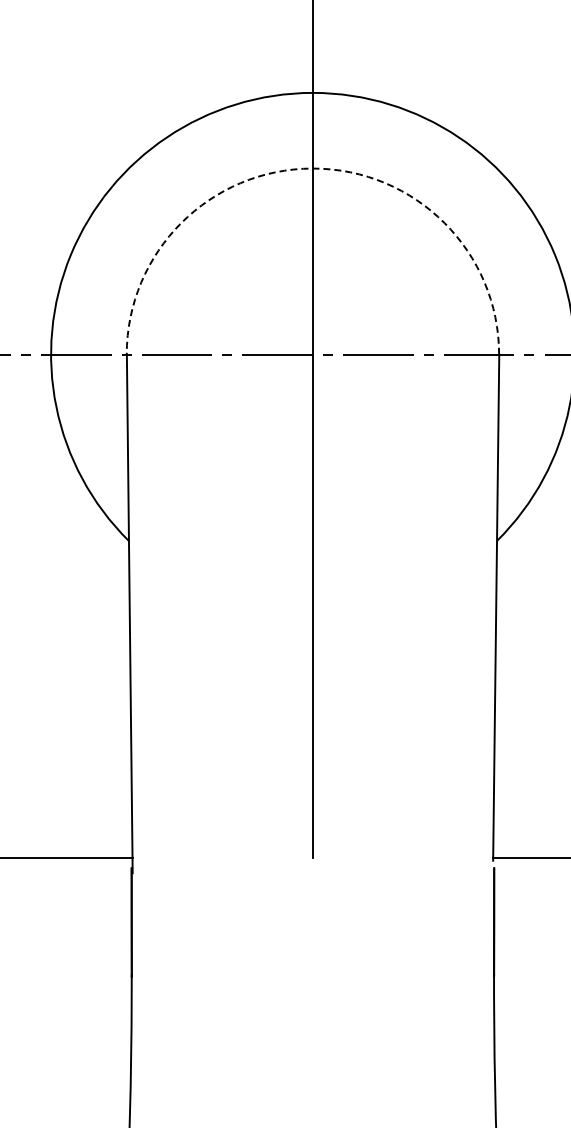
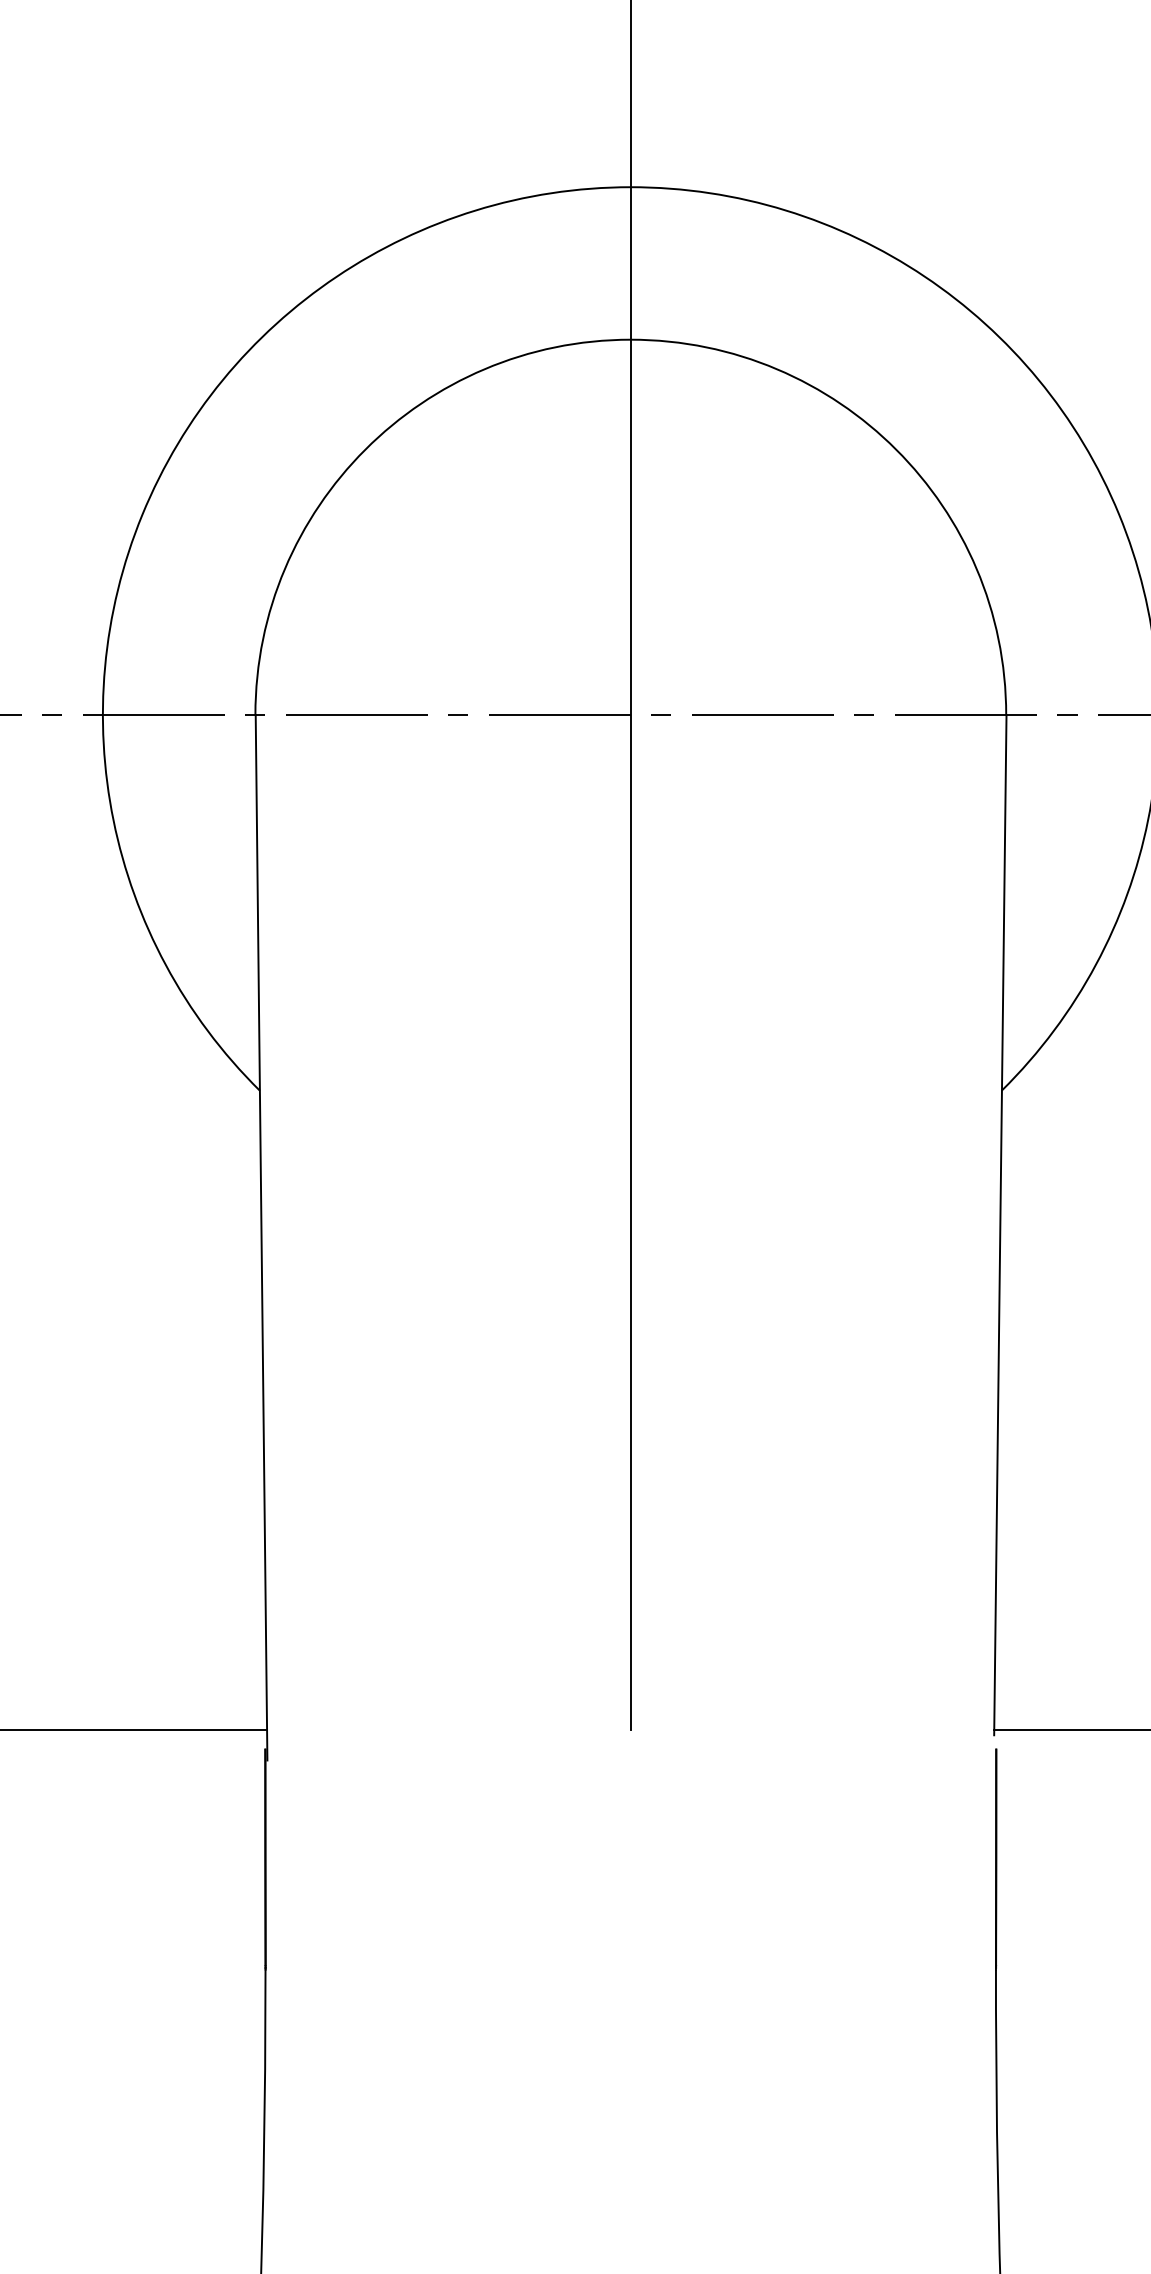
arc: (312, 168) -> (629, 339), dashed -> solid

